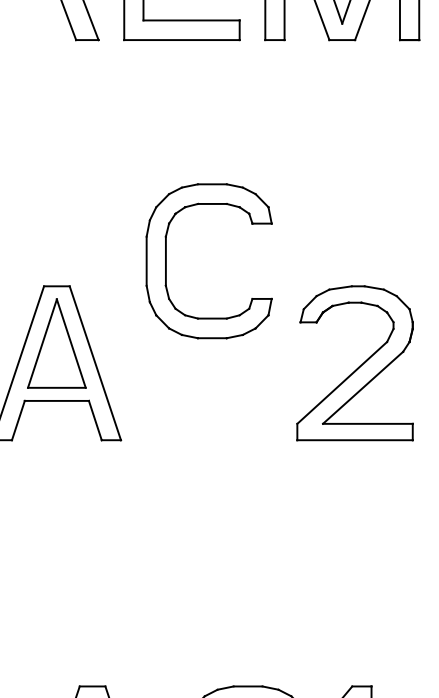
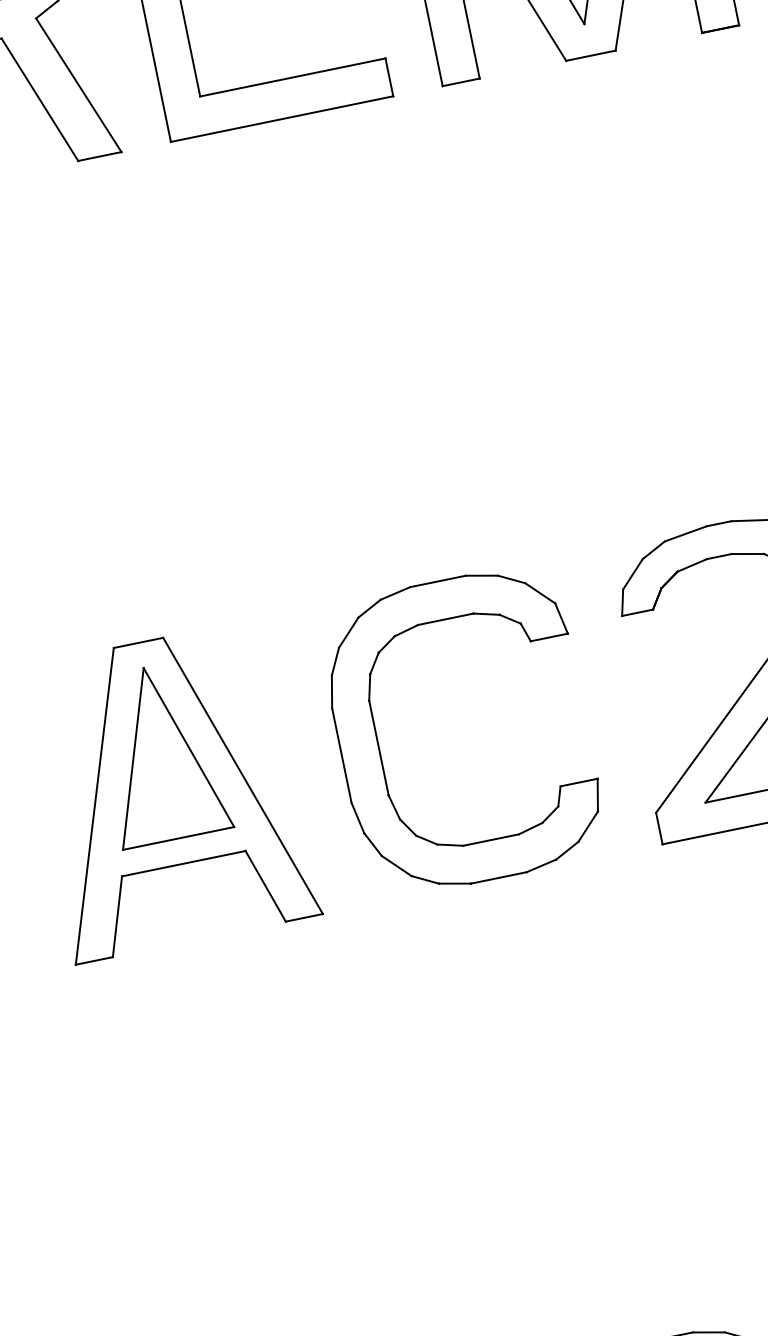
part: (166, 261) -> (380, 748), moved

